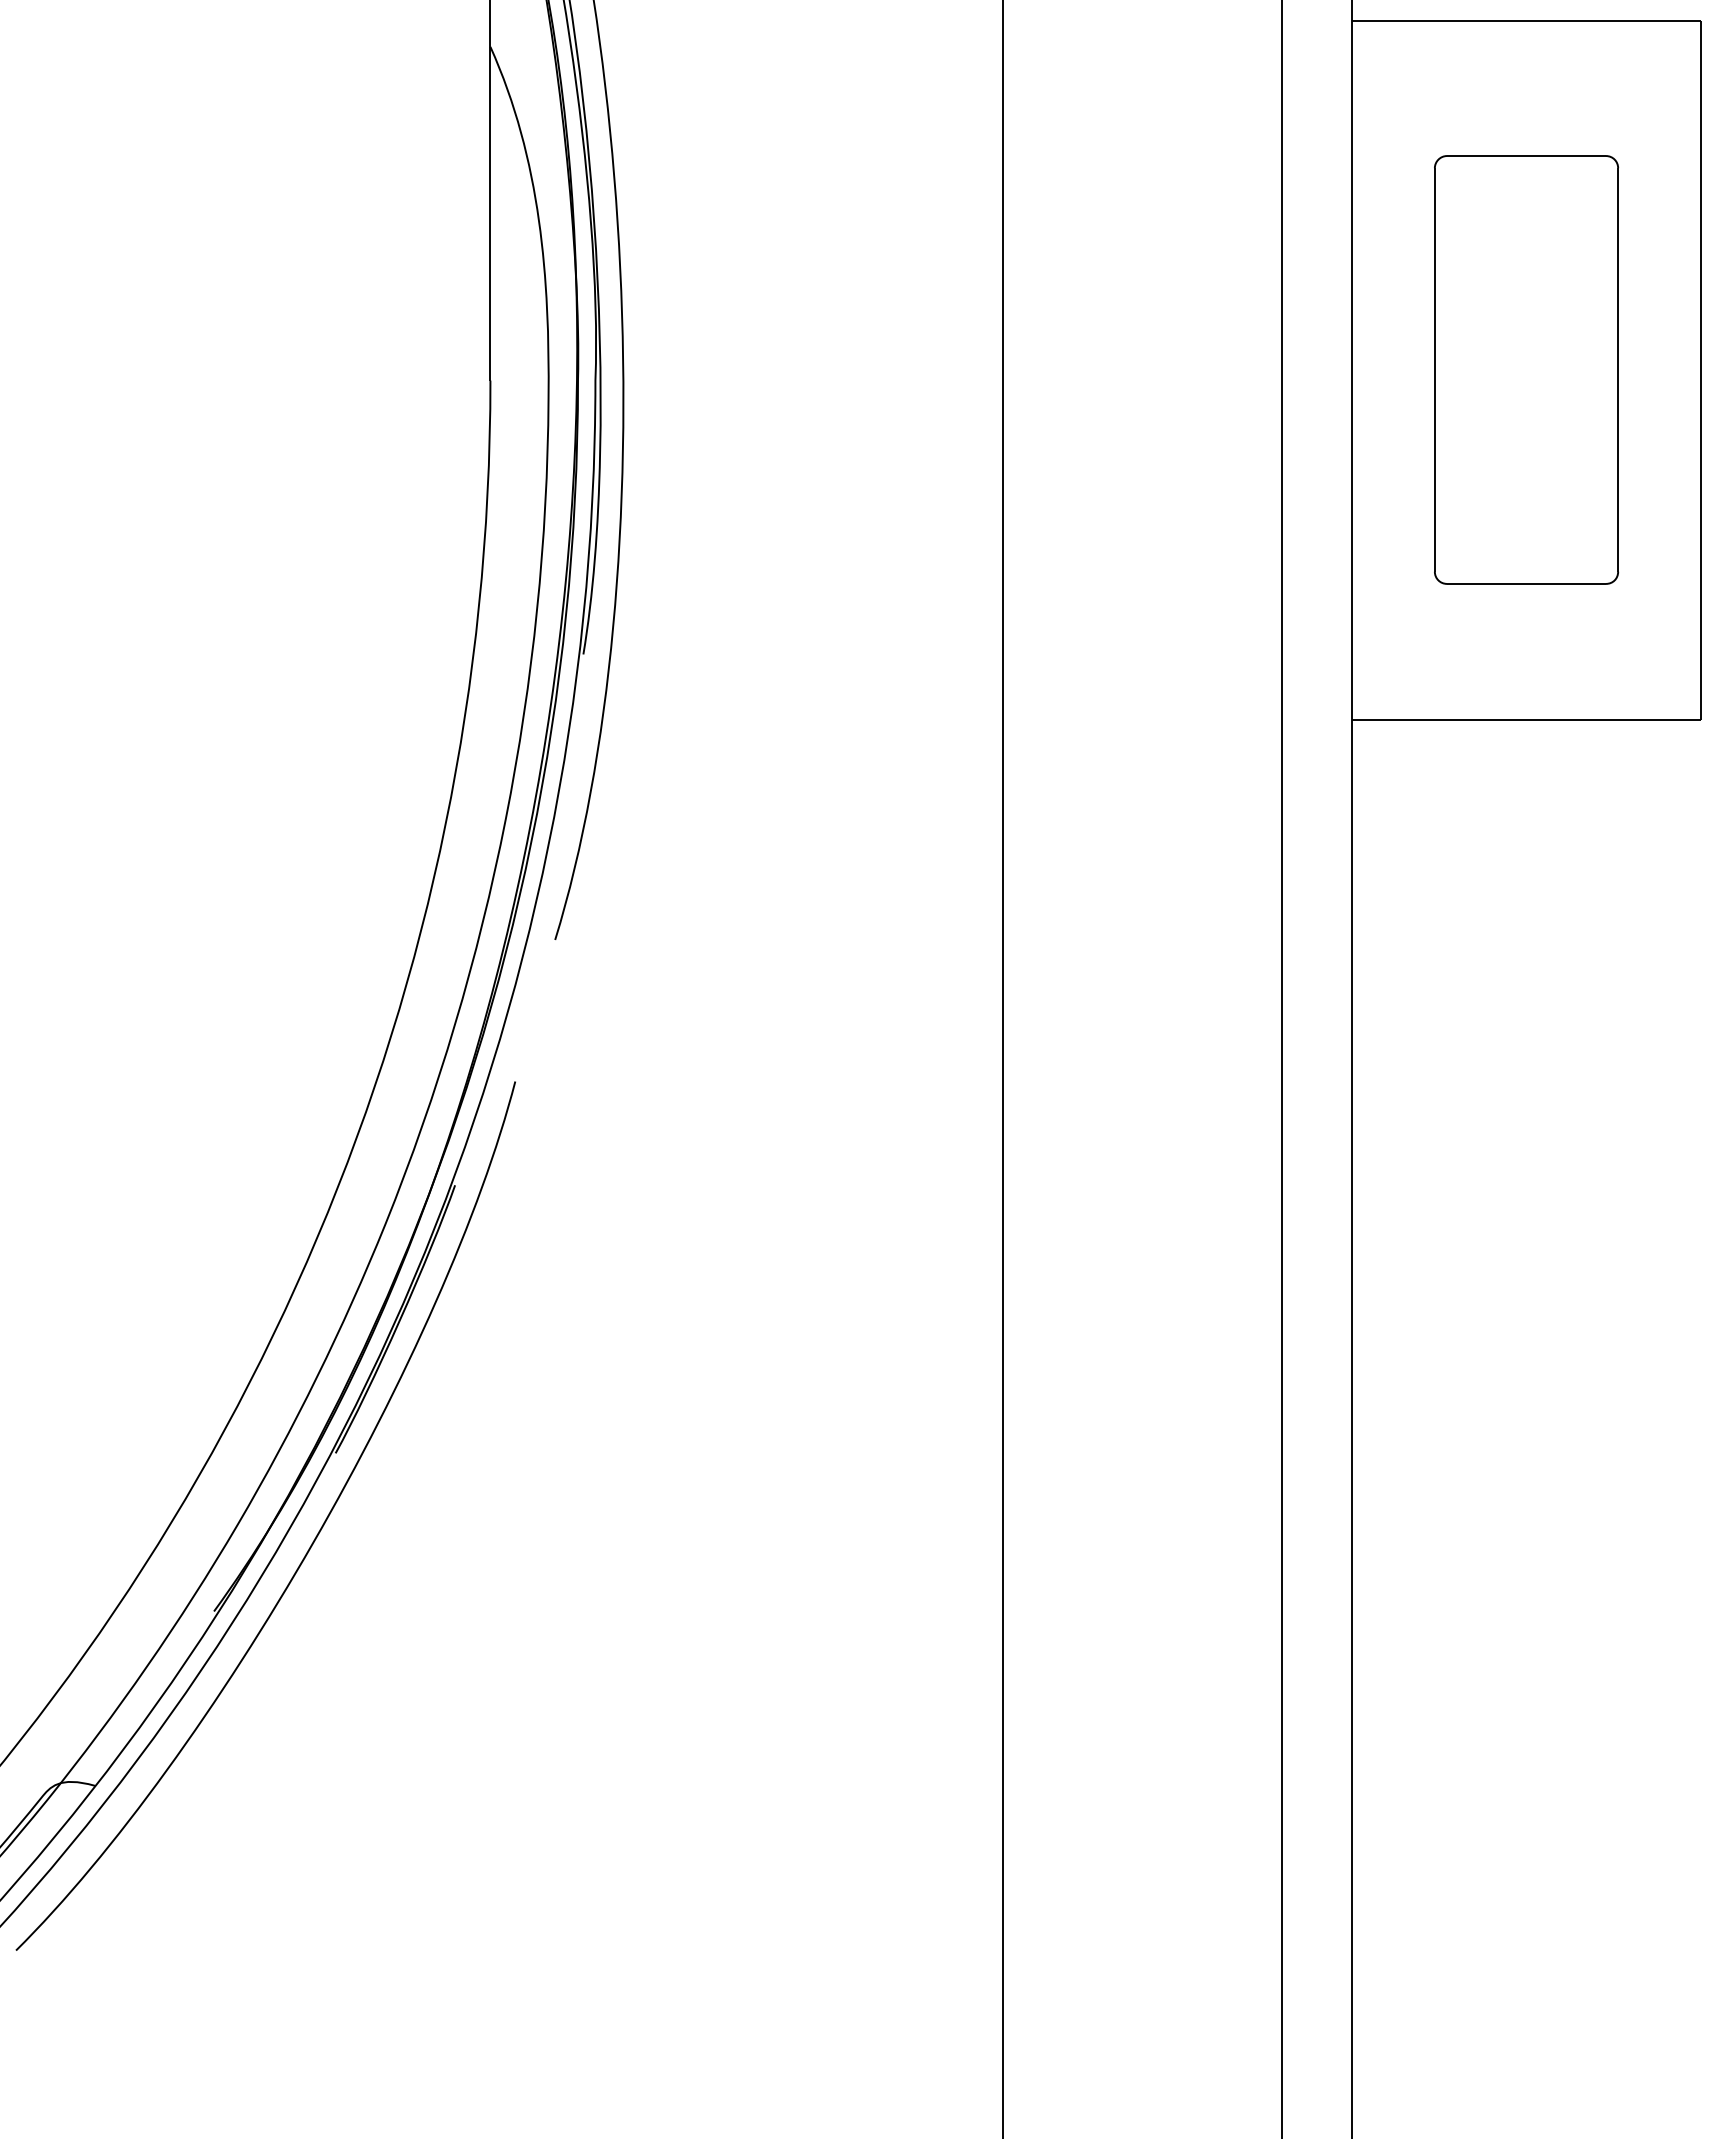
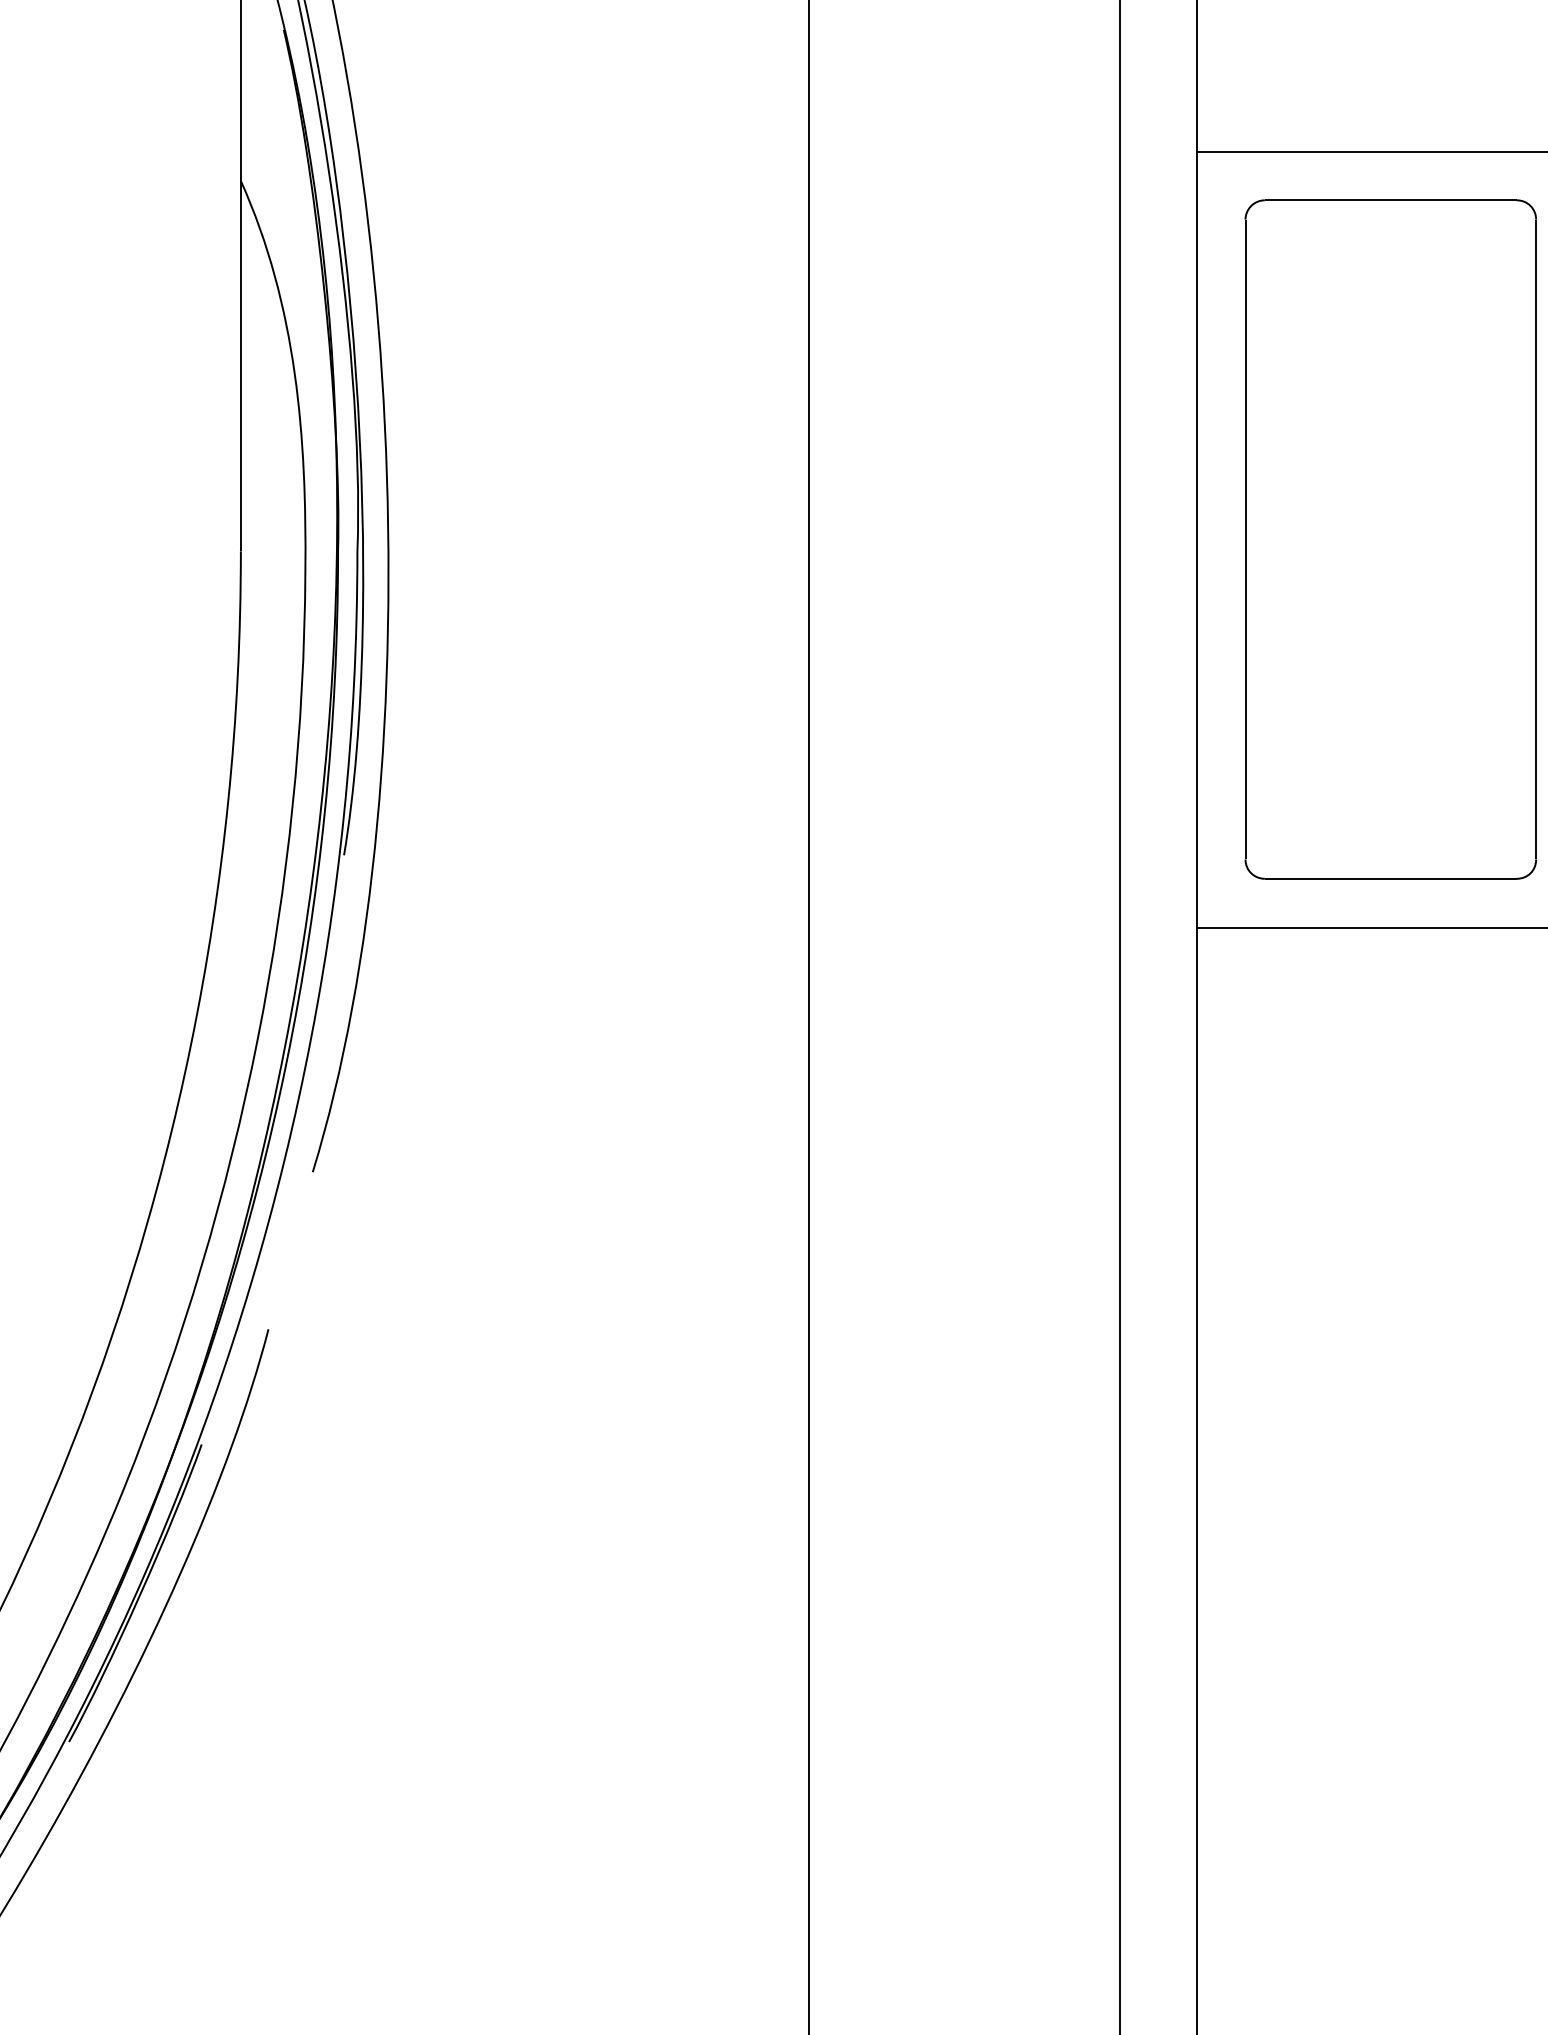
part: (1526, 369) -> (1390, 539), size x1.43

